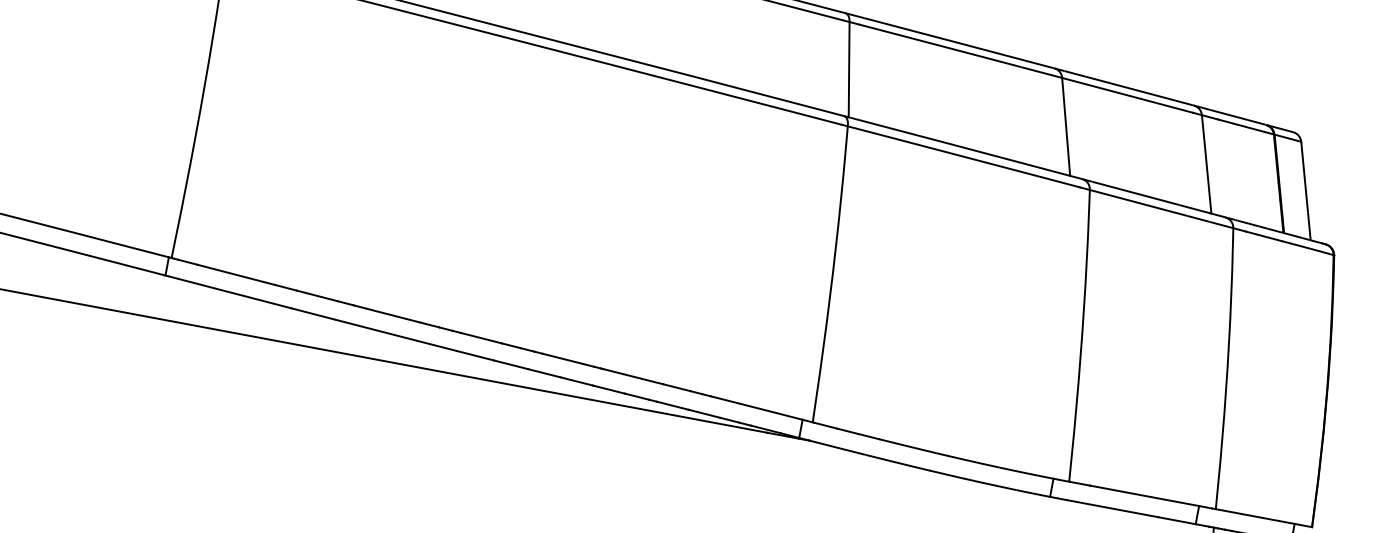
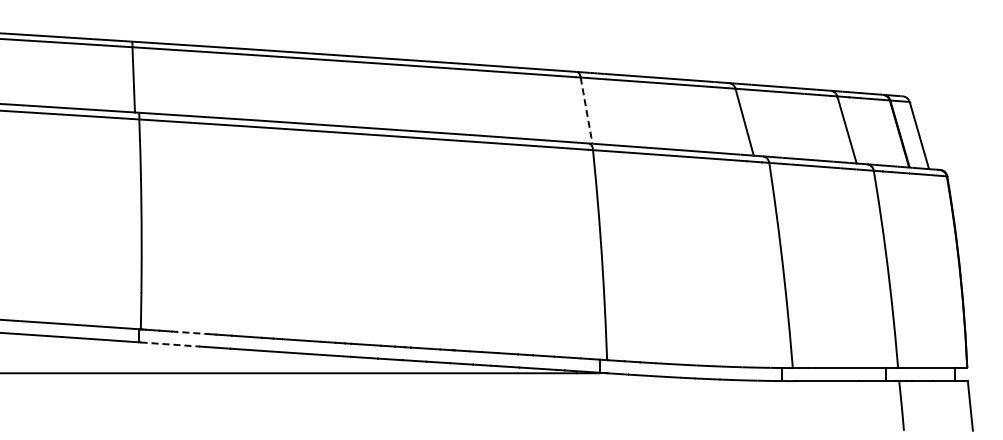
line: (849, 69) -> (586, 110), solid -> dashed
line: (241, 275) -> (191, 332), solid -> dashed
line: (208, 286) -> (170, 344), solid -> dashed

